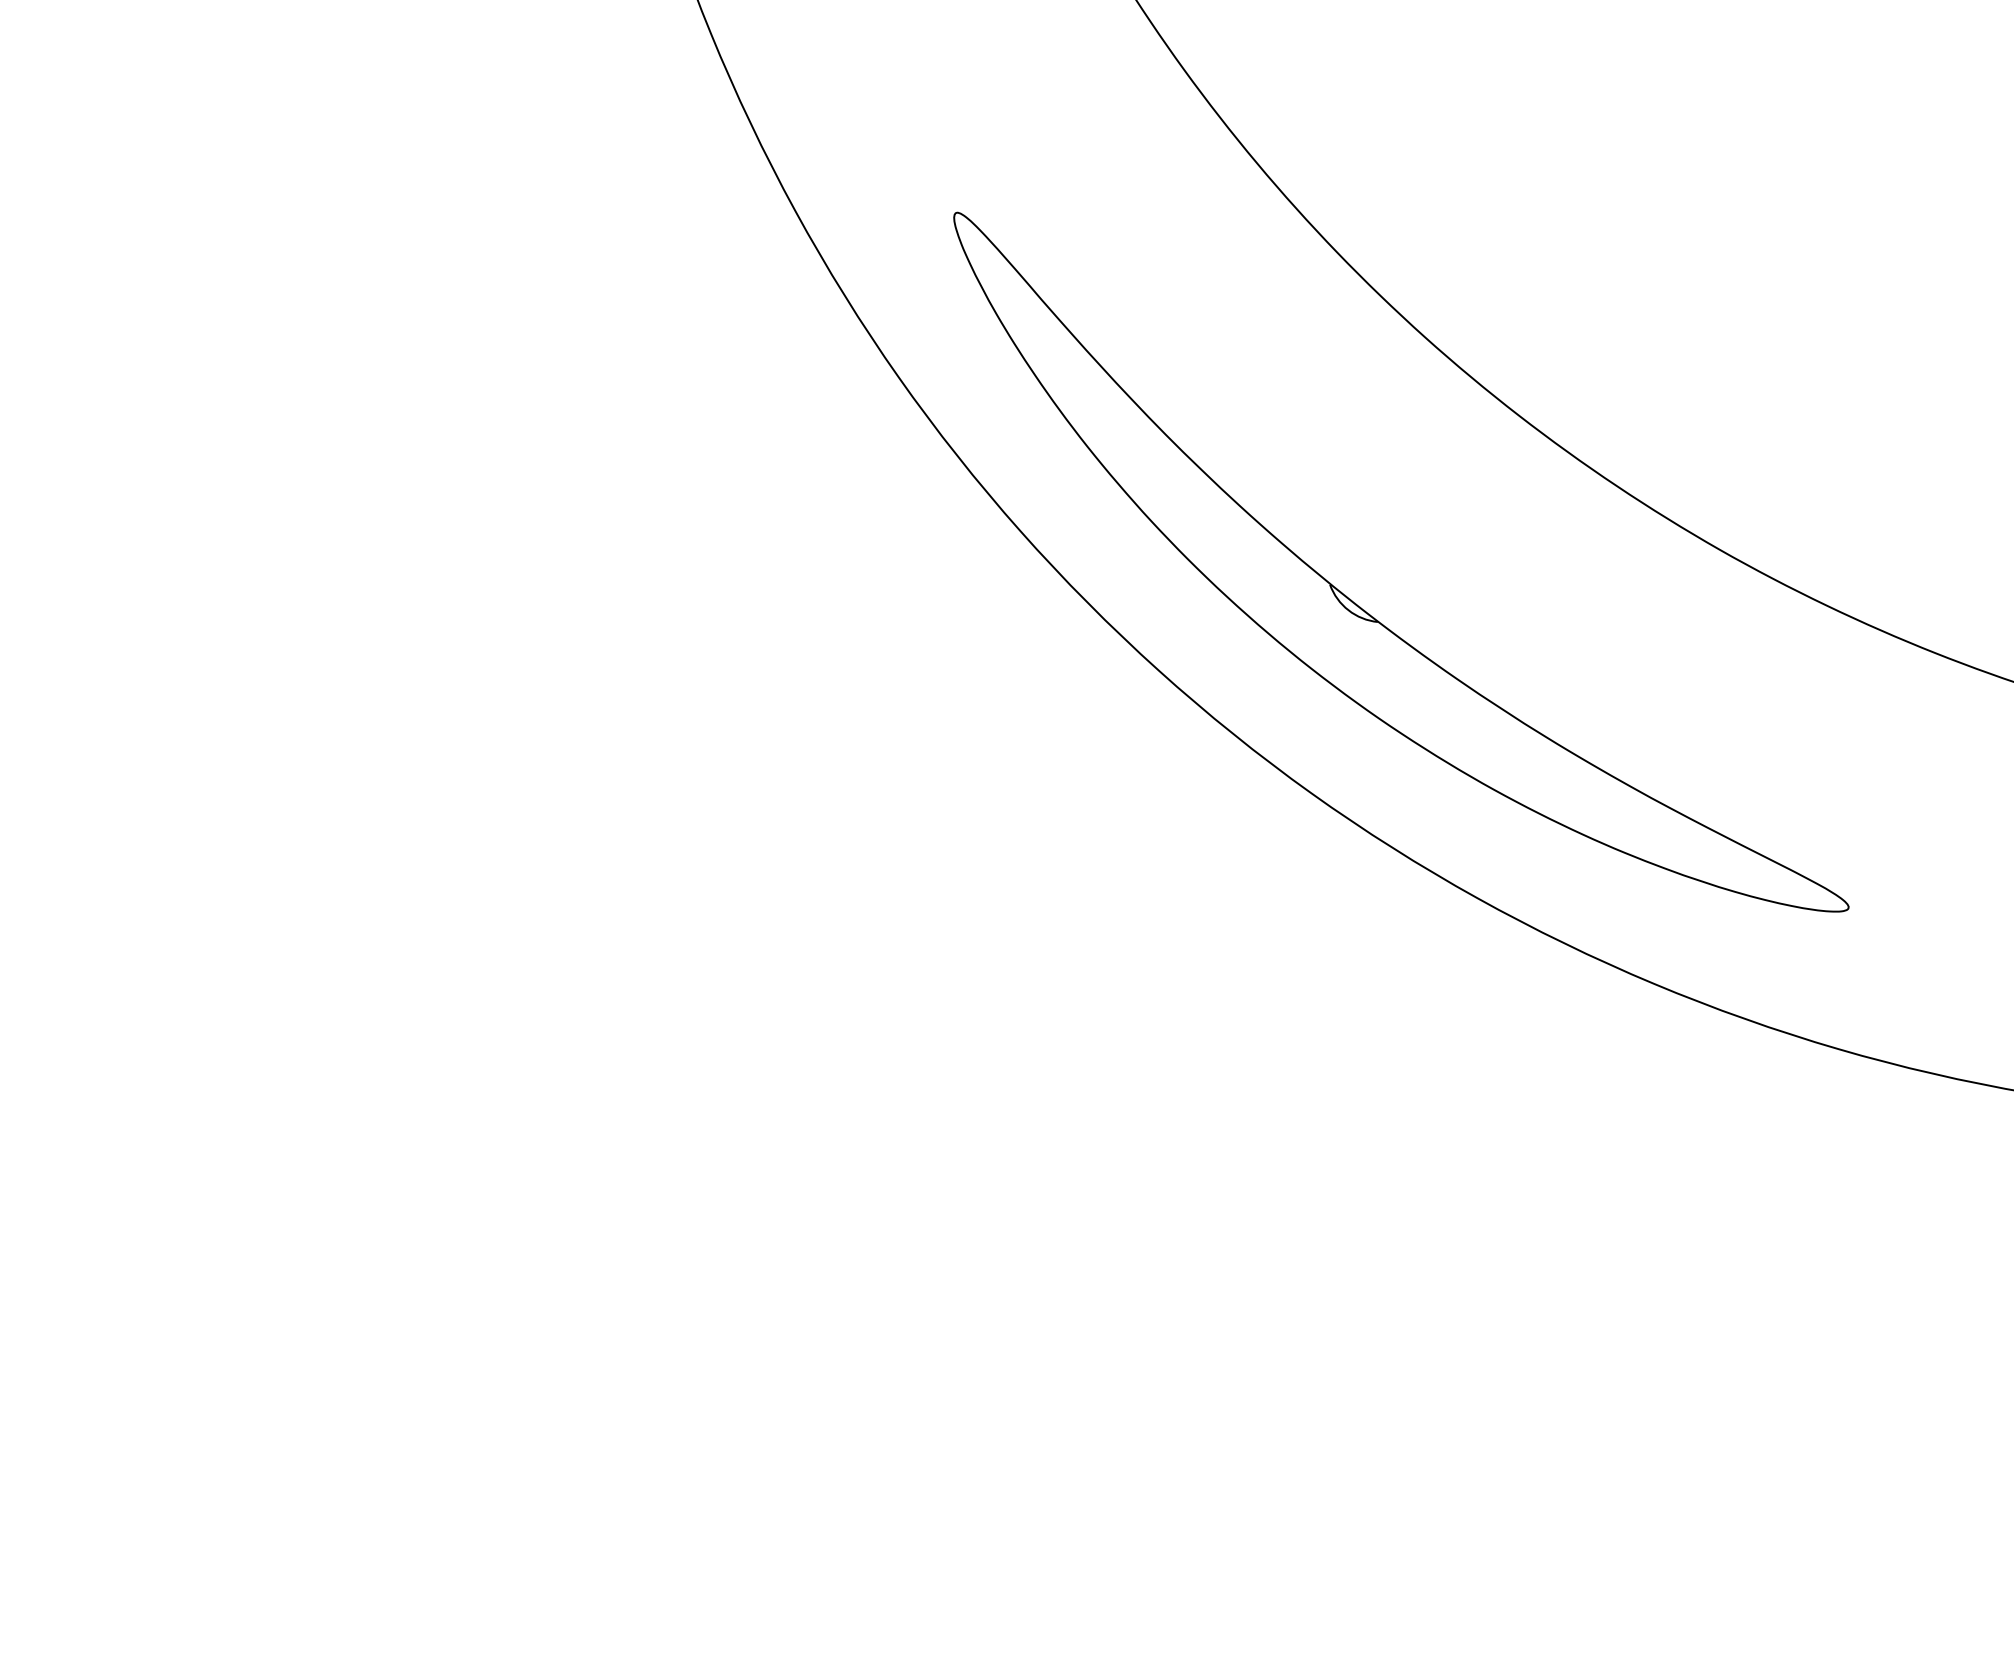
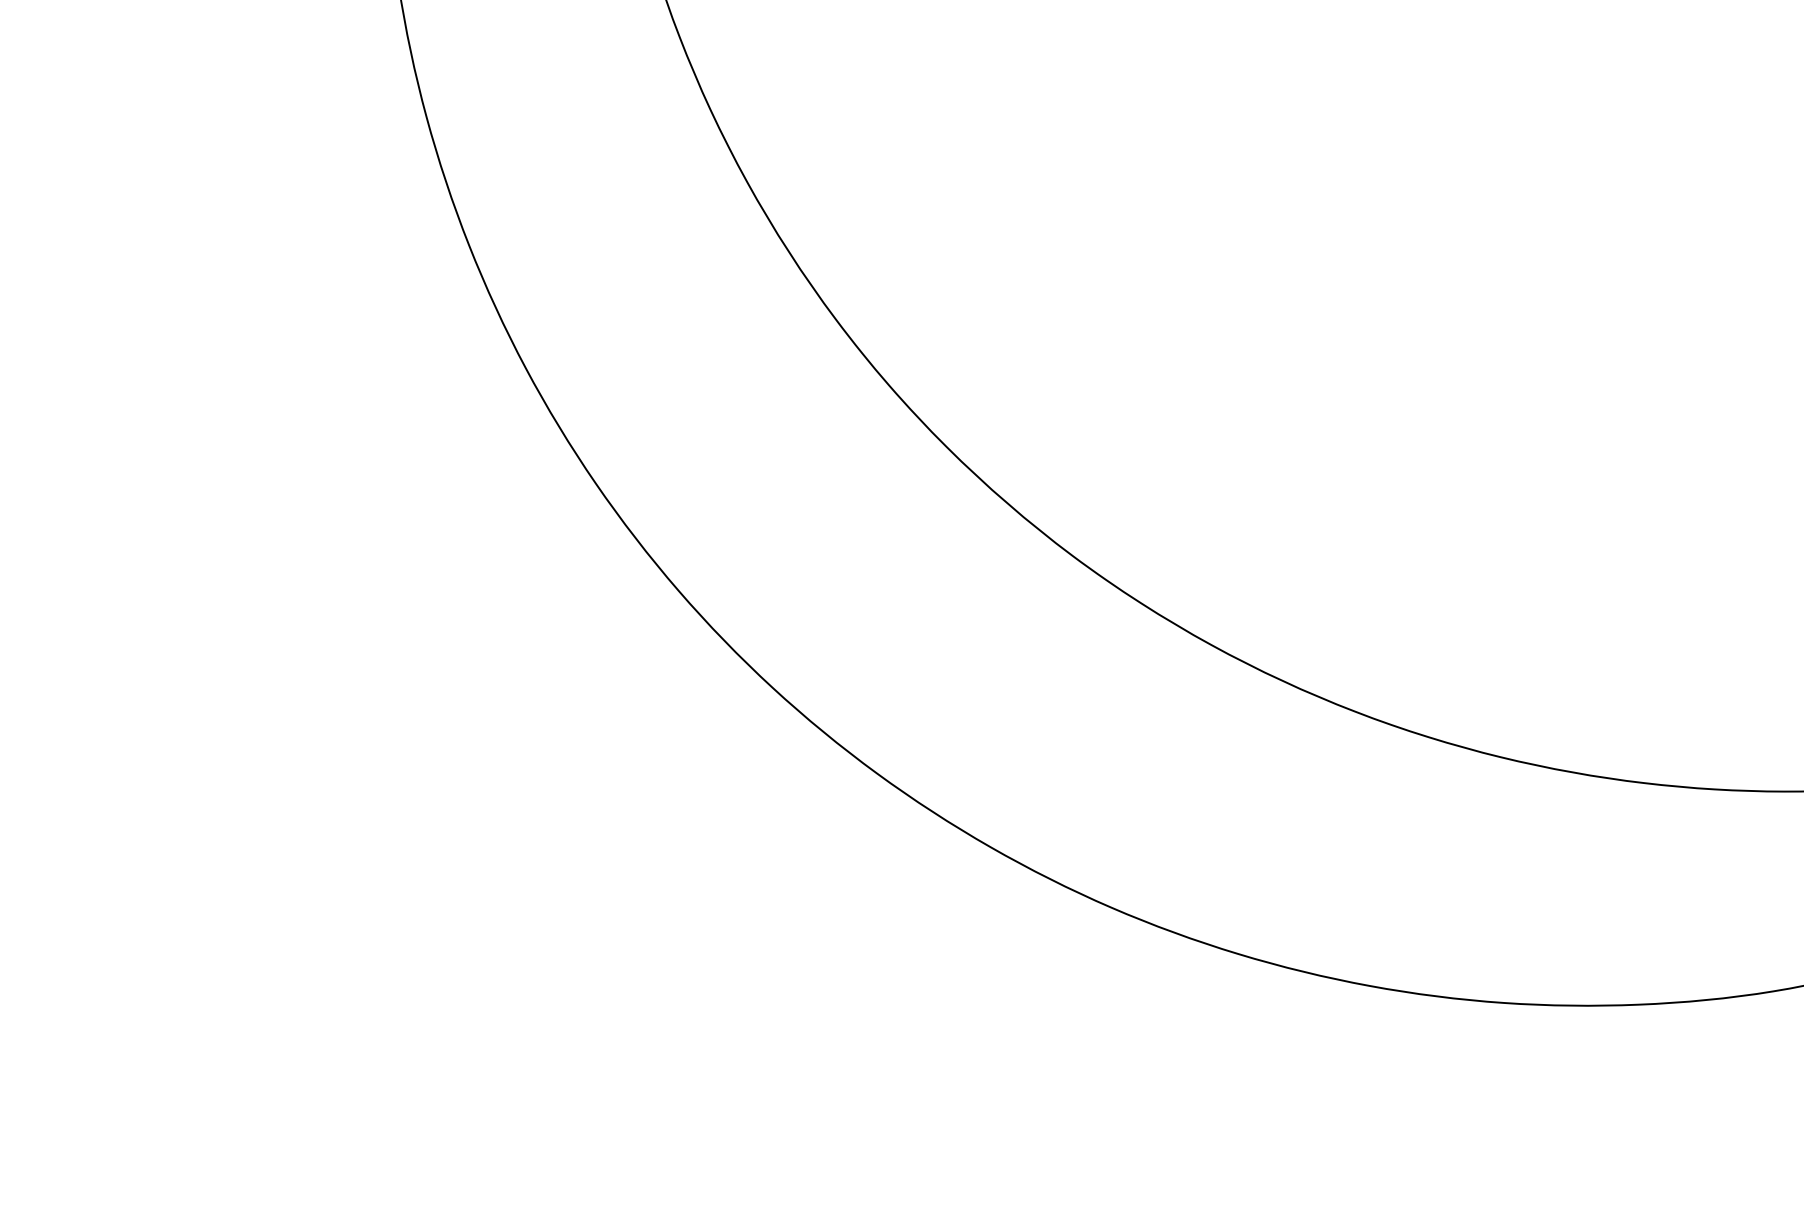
part: (1362, 608) -> (823, 565), removed

